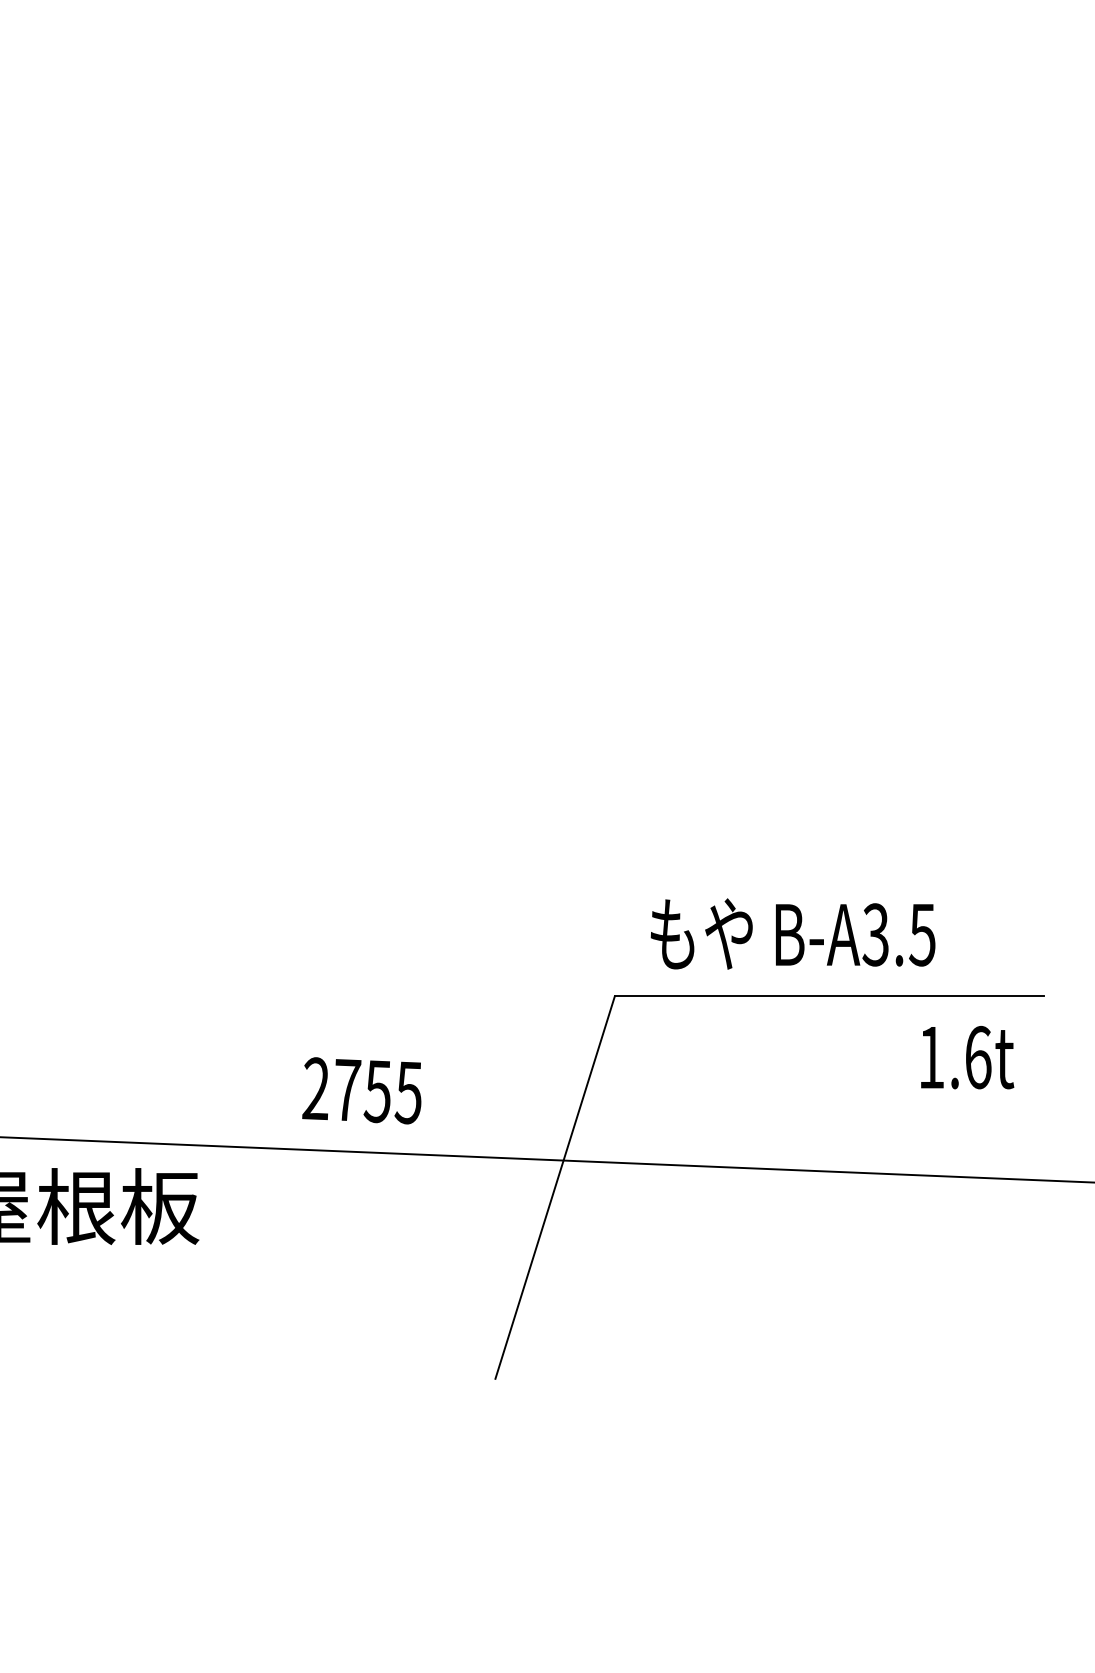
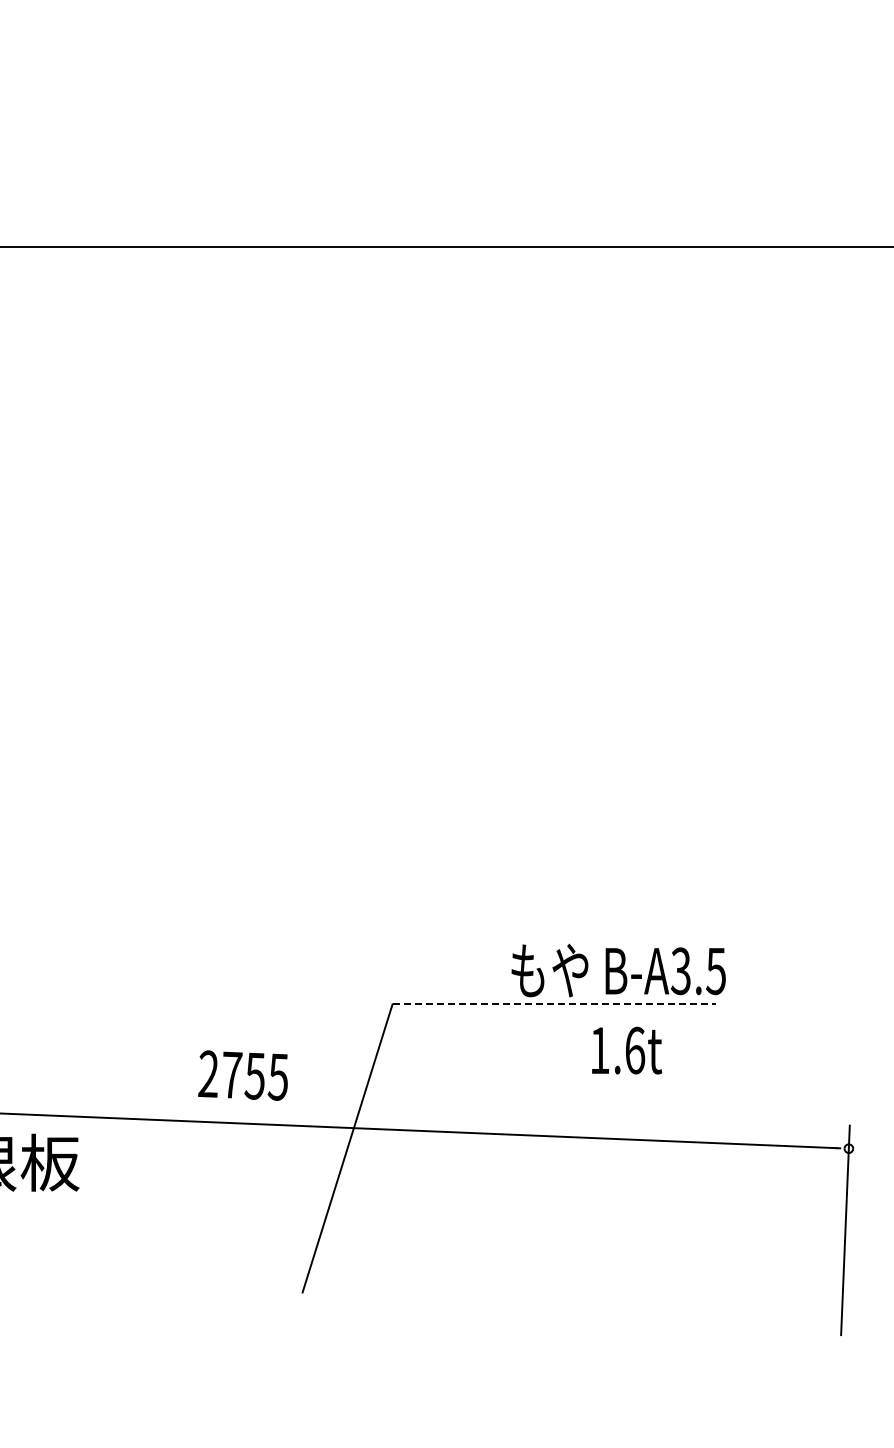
text: (792, 933) -> (618, 970), moved
line: (830, 996) -> (554, 1004), solid -> dashed
text: (968, 1057) -> (627, 1050), moved
text: (361, 1090) -> (242, 1075), moved

